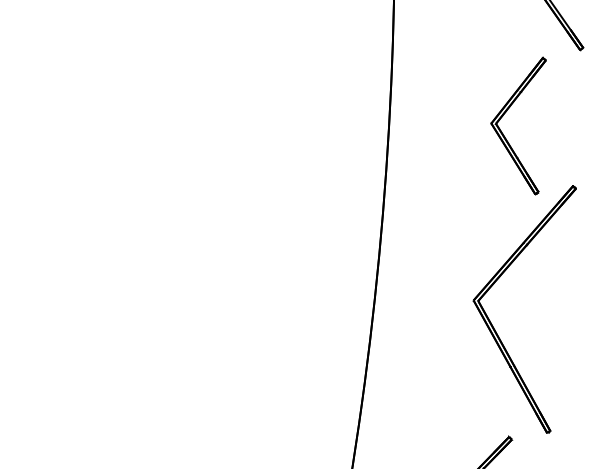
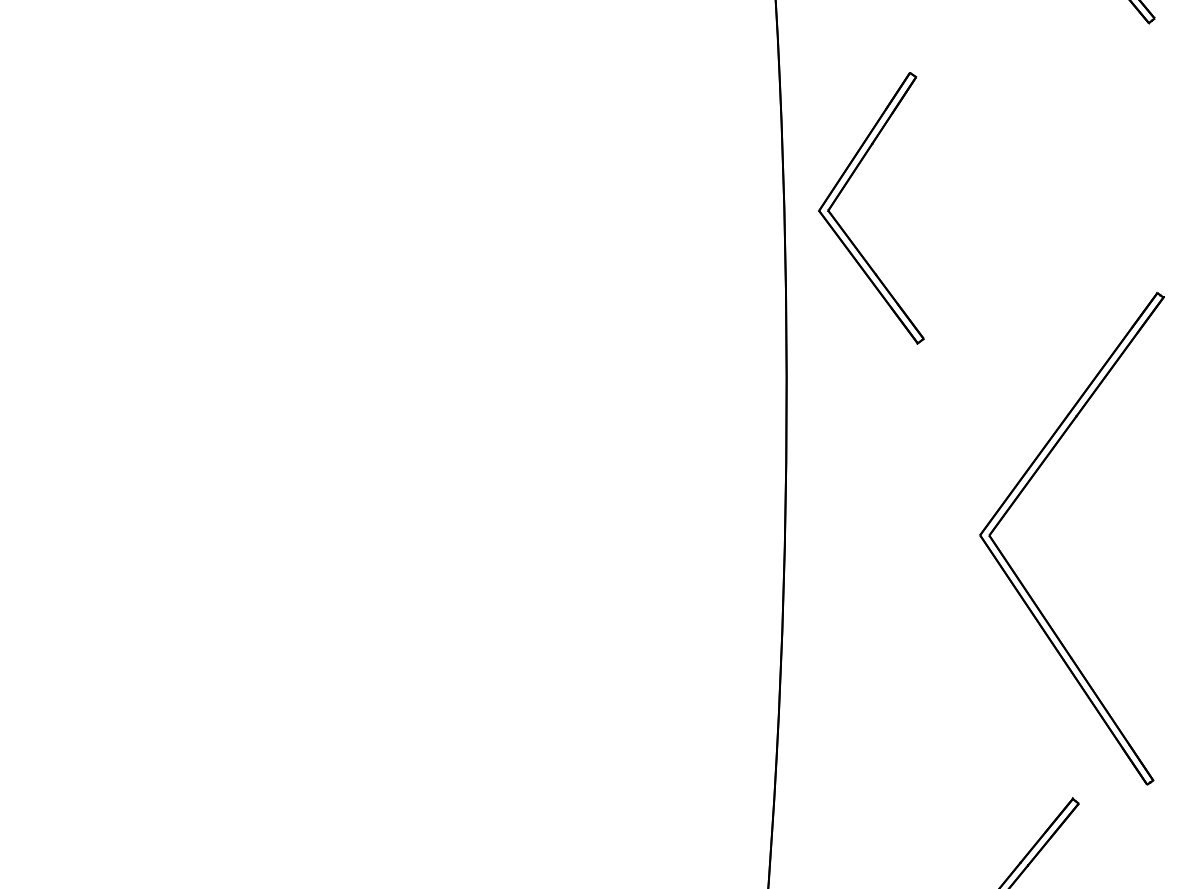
part: (503, 133) -> (844, 228), moved

